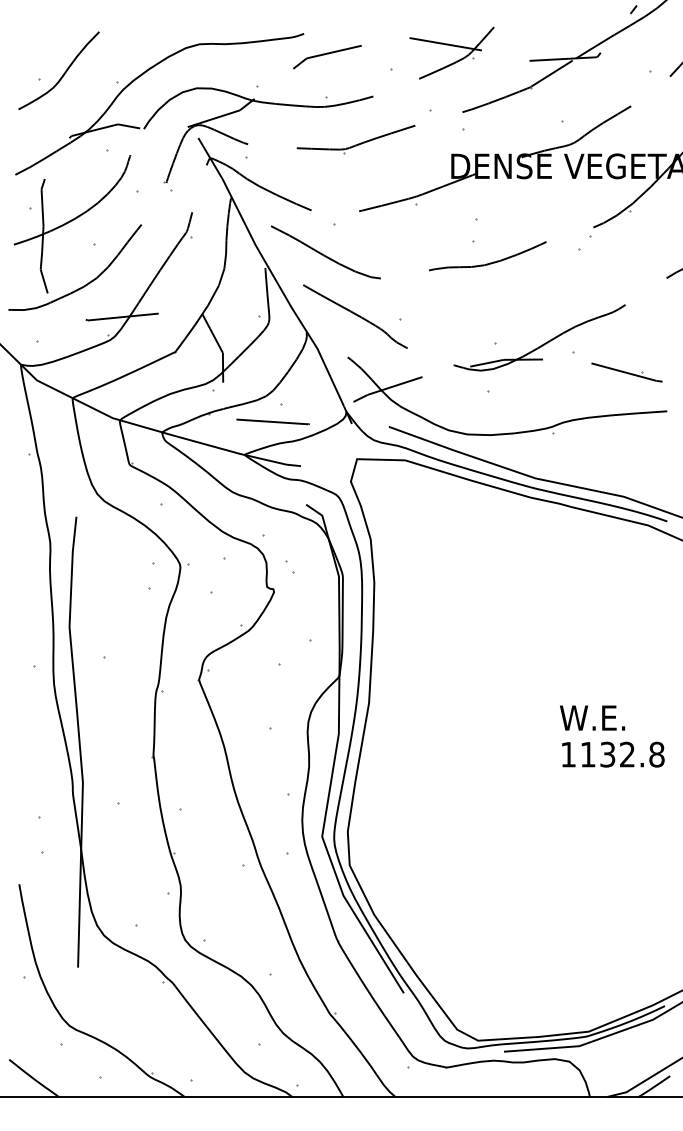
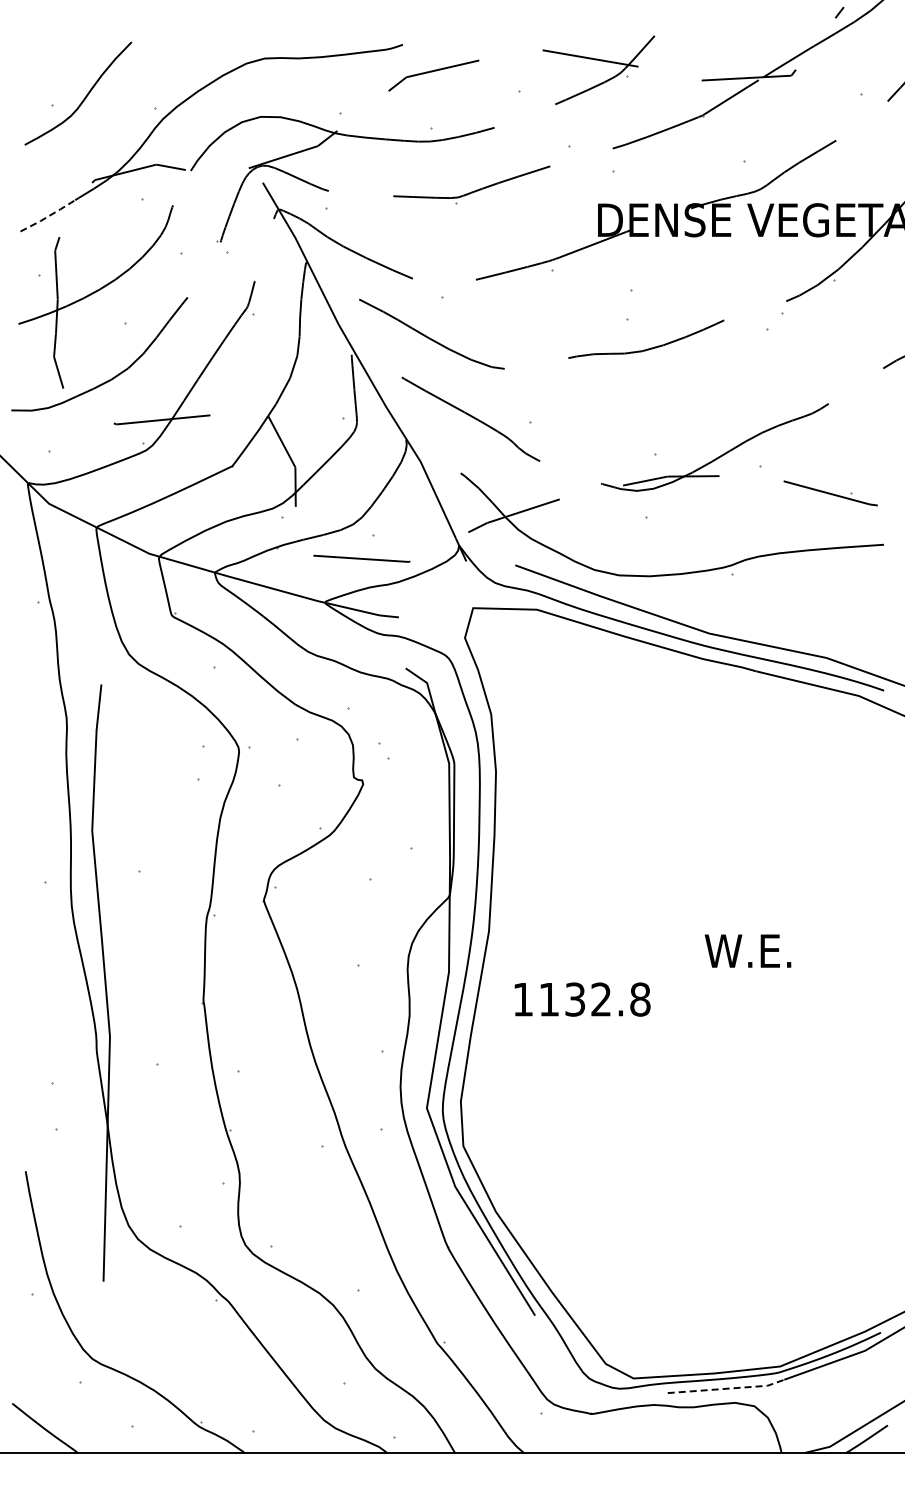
line: (36, 163) -> (48, 216), solid -> dashed
text: (592, 717) -> (747, 950), moved
text: (613, 754) -> (582, 999), moved
line: (549, 1048) -> (727, 1388), solid -> dashed

